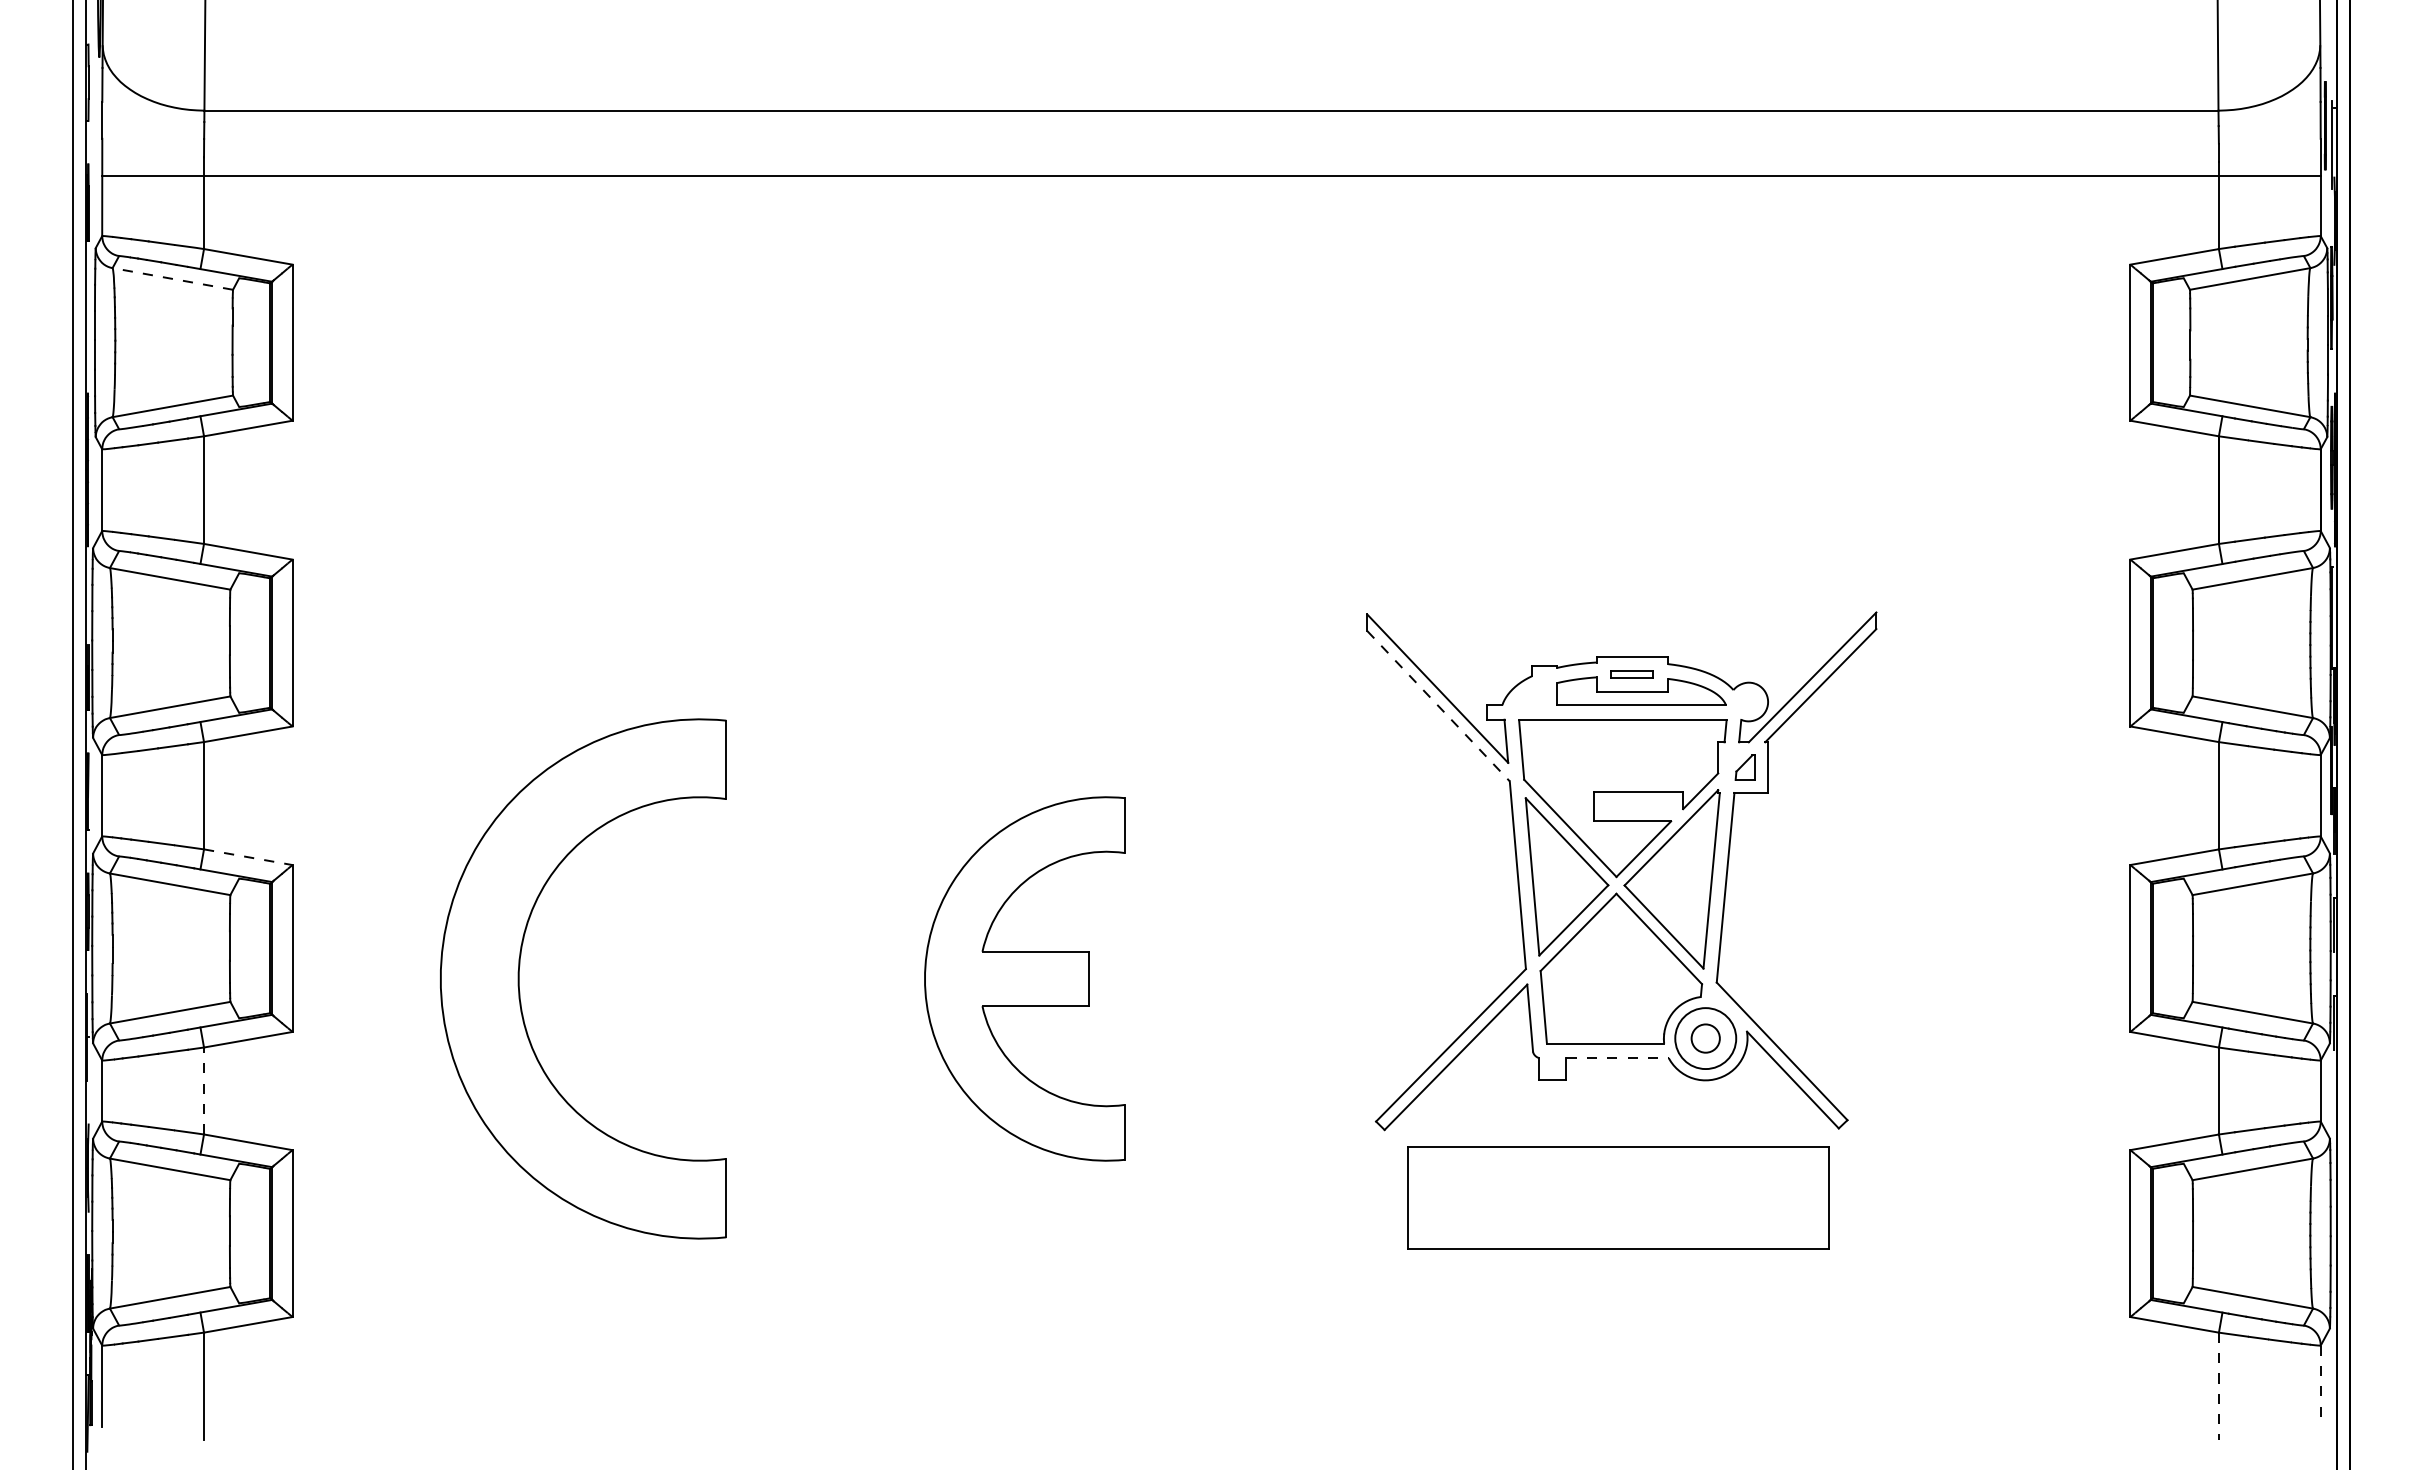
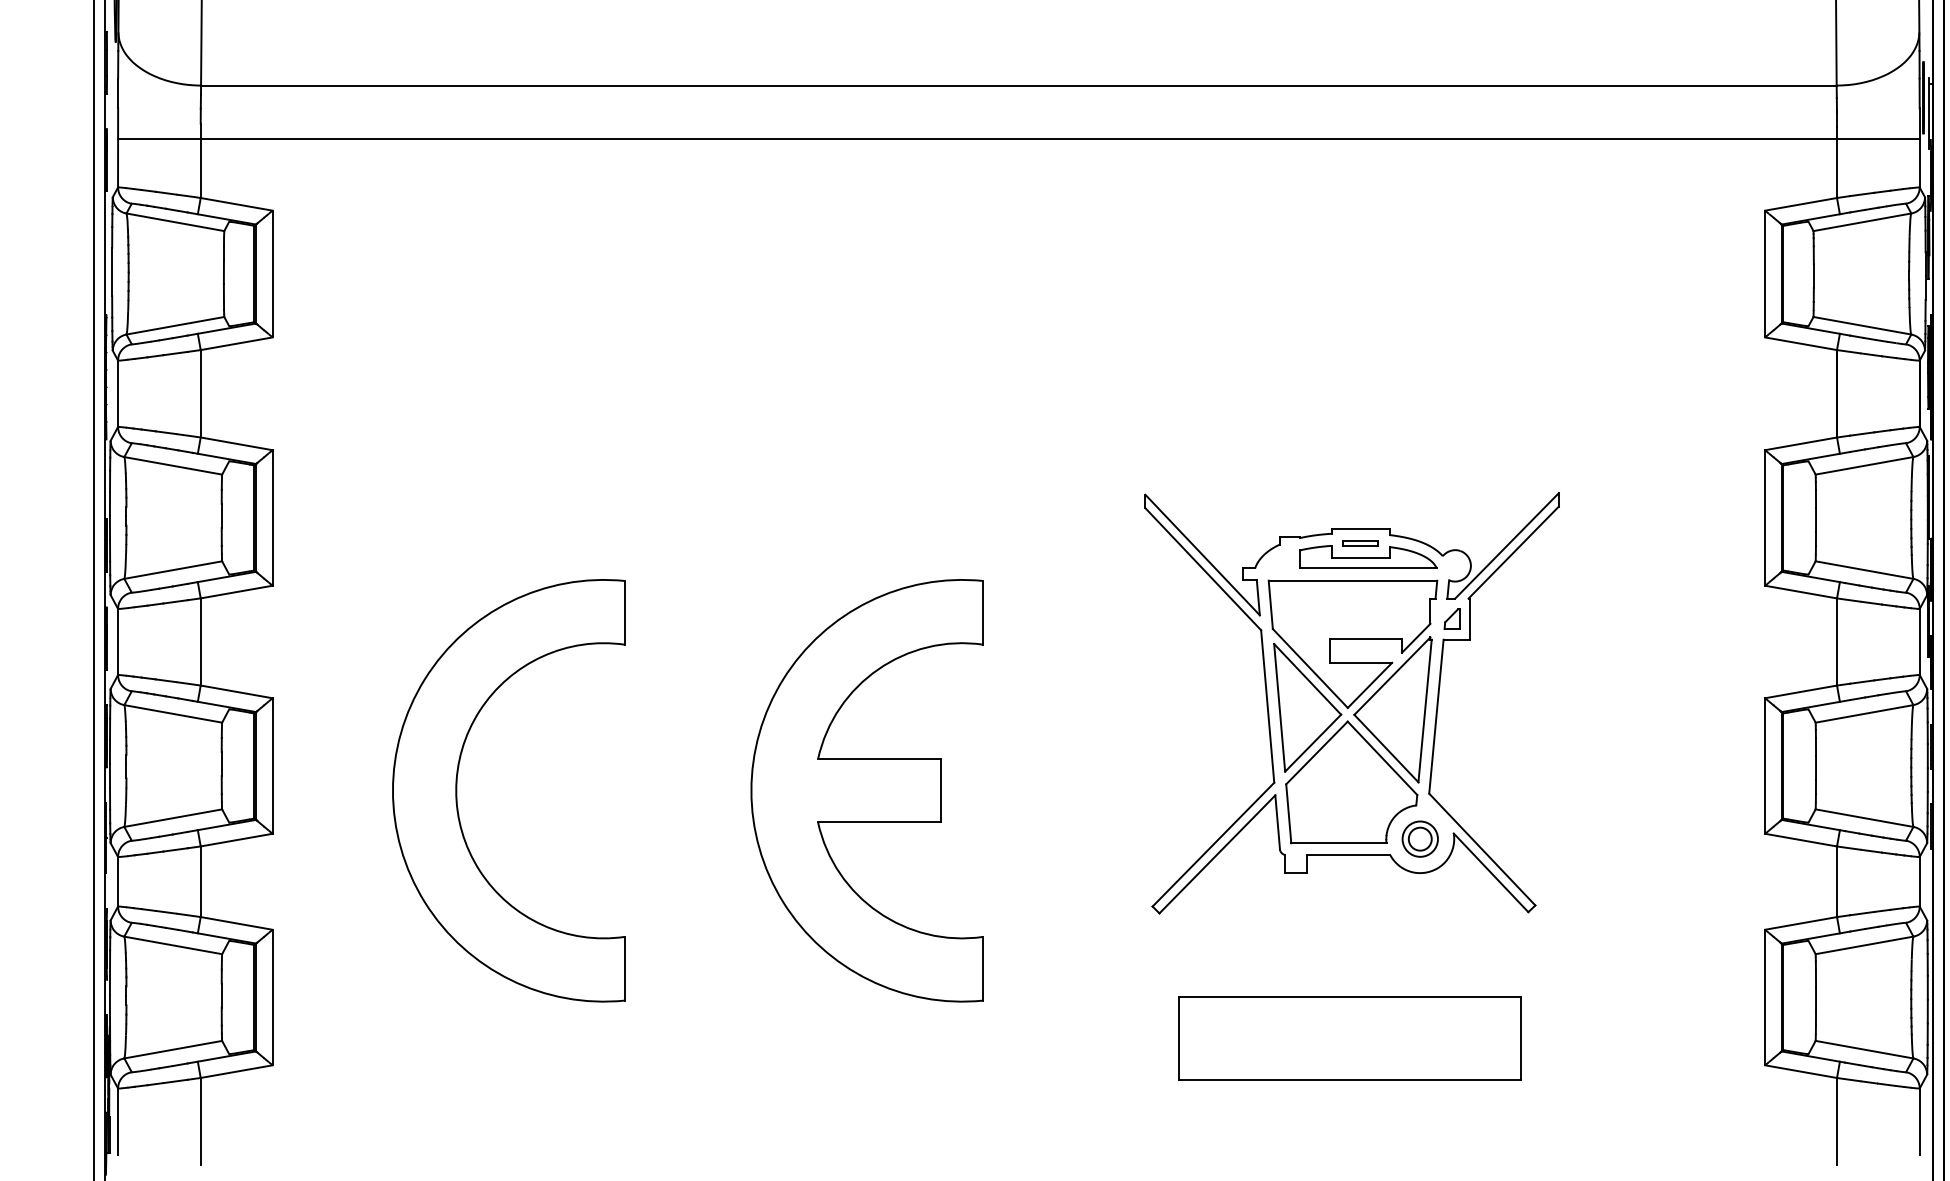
line: (172, 278) -> (175, 221), dashed -> solid
line: (1438, 706) -> (1203, 569), dashed -> solid
line: (248, 857) -> (236, 692), dashed -> solid
part: (1024, 978) -> (867, 790), size x1.43
circle: (1705, 1038) -> (1420, 839), size x0.71
line: (1618, 1058) -> (1349, 855), dashed -> solid
line: (204, 1090) -> (201, 881), dashed -> solid
part: (1618, 1197) -> (1349, 1038), moved
line: (2218, 1386) -> (1836, 1121), dashed -> solid
line: (2320, 1386) -> (1919, 1121), dashed -> solid

